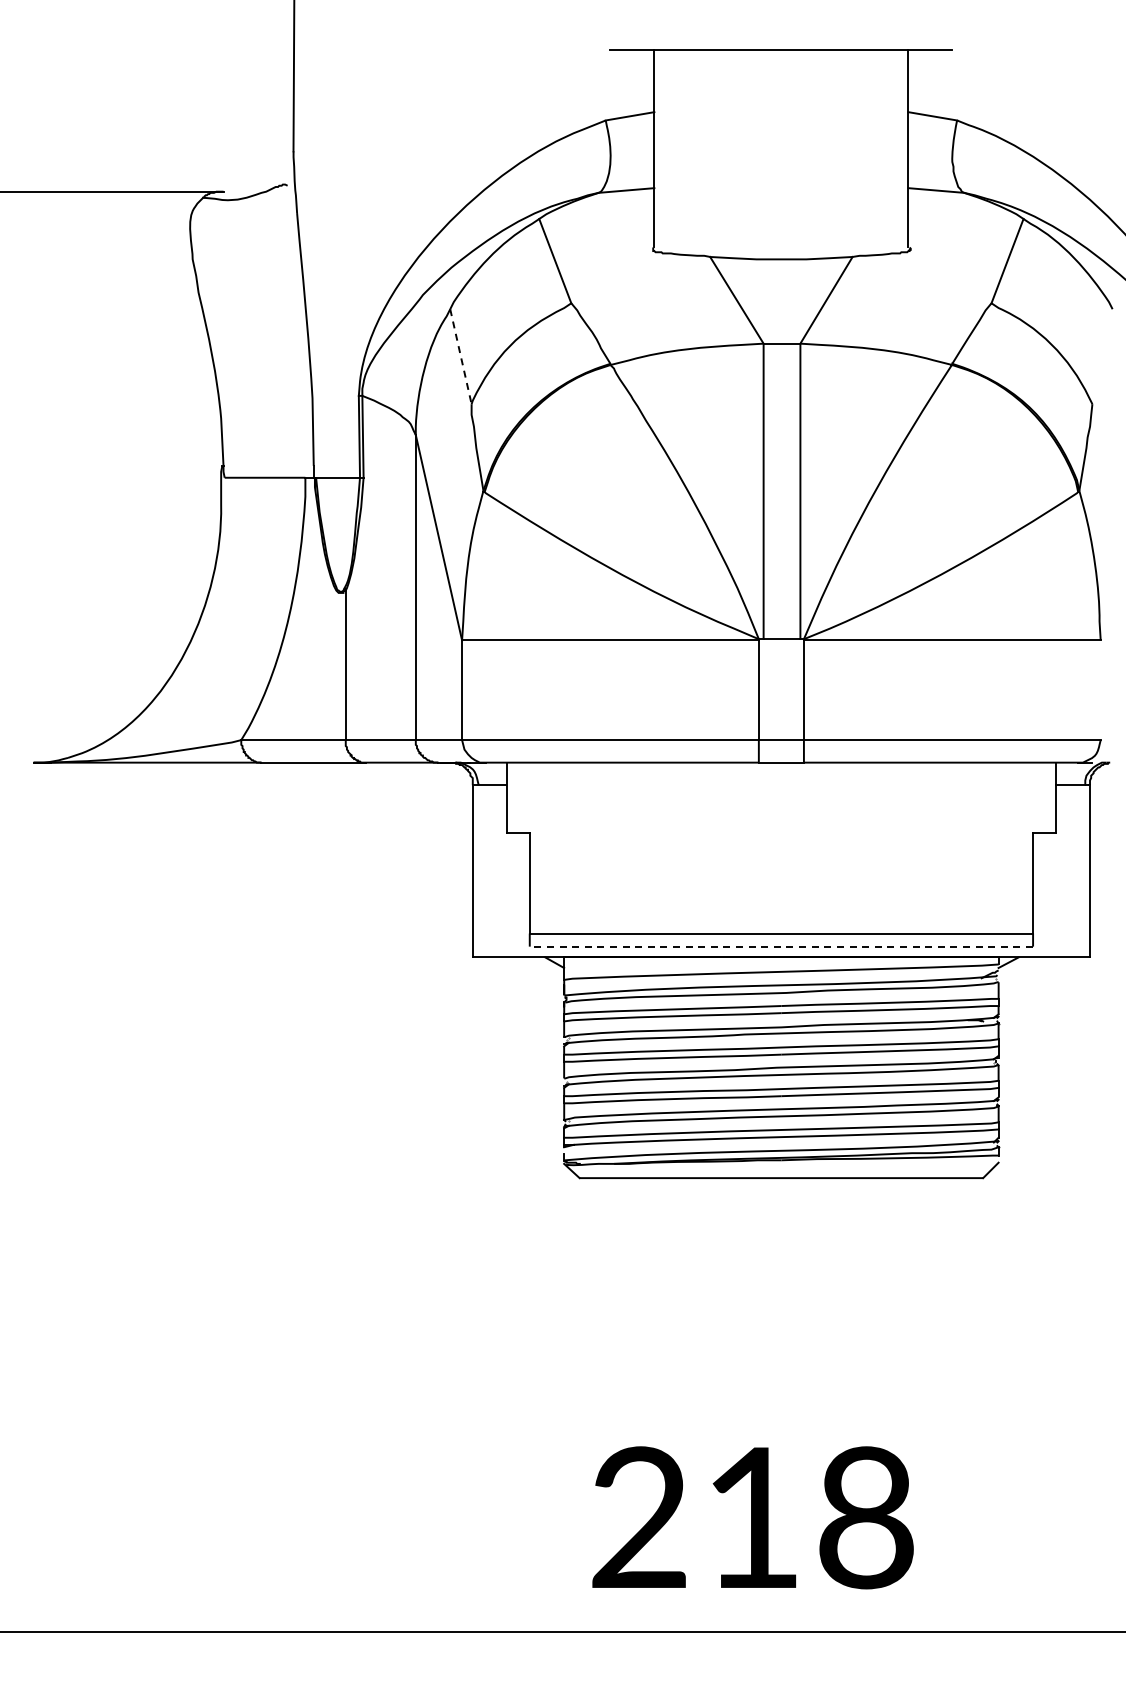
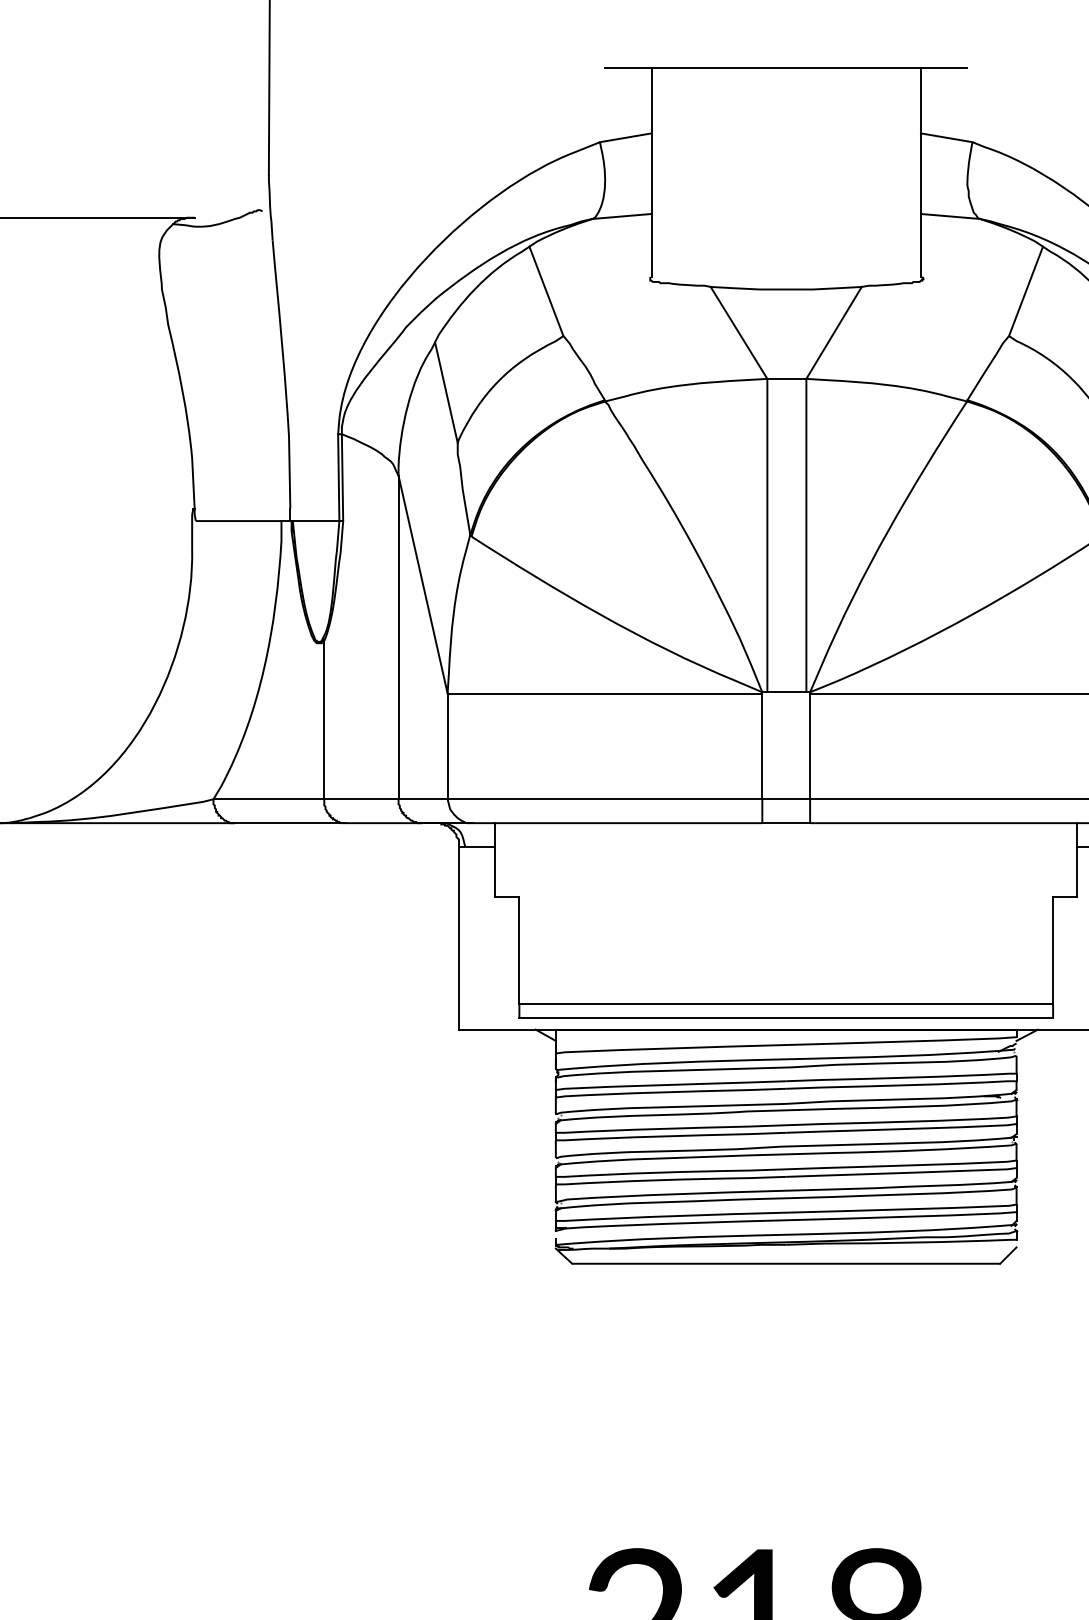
line: (460, 356) -> (445, 392), dashed -> solid
line: (781, 946) -> (786, 1018), dashed -> solid

